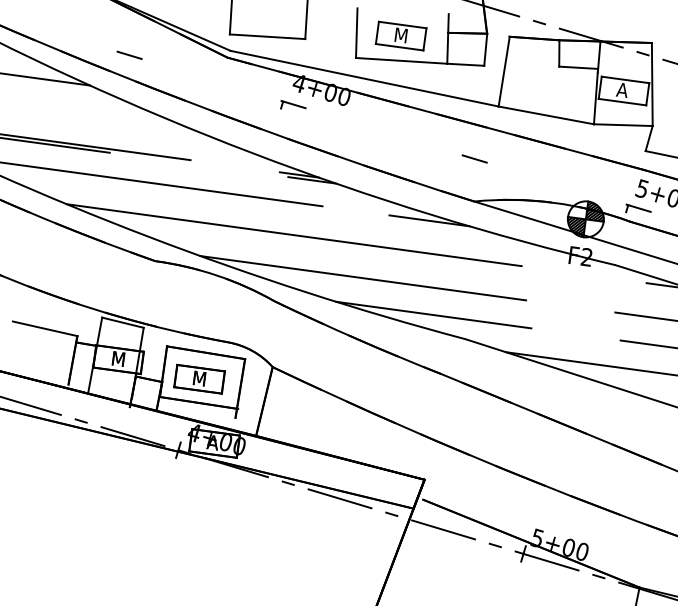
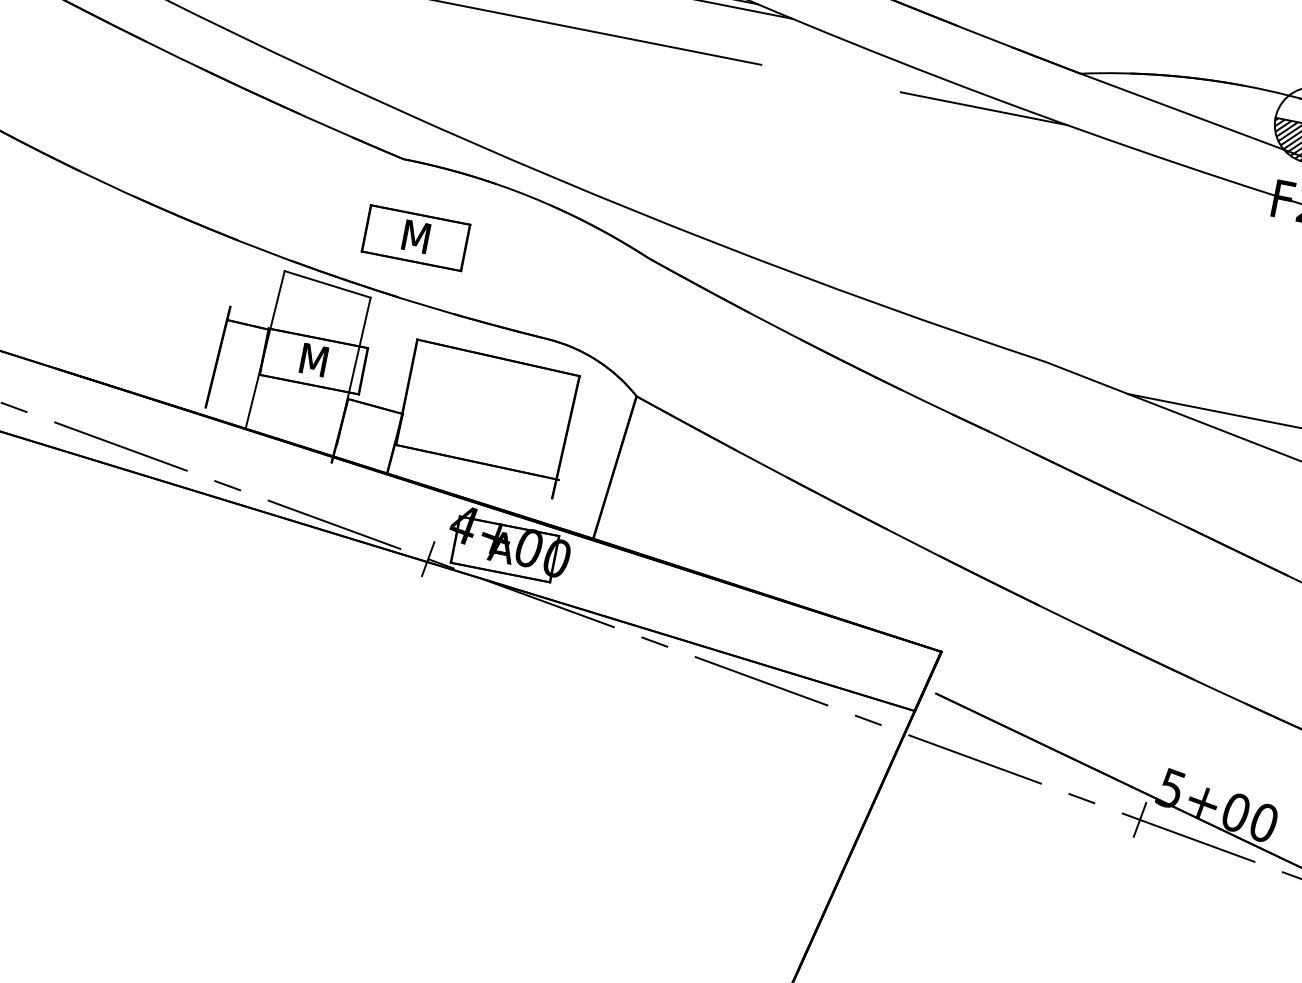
line: (293, 235) -> (696, 122), removed
line: (363, 278) -> (838, 221), removed
line: (433, 314) -> (980, 305), removed
line: (44, 328) -> (162, 286), removed
part: (199, 378) -> (415, 236), moved

